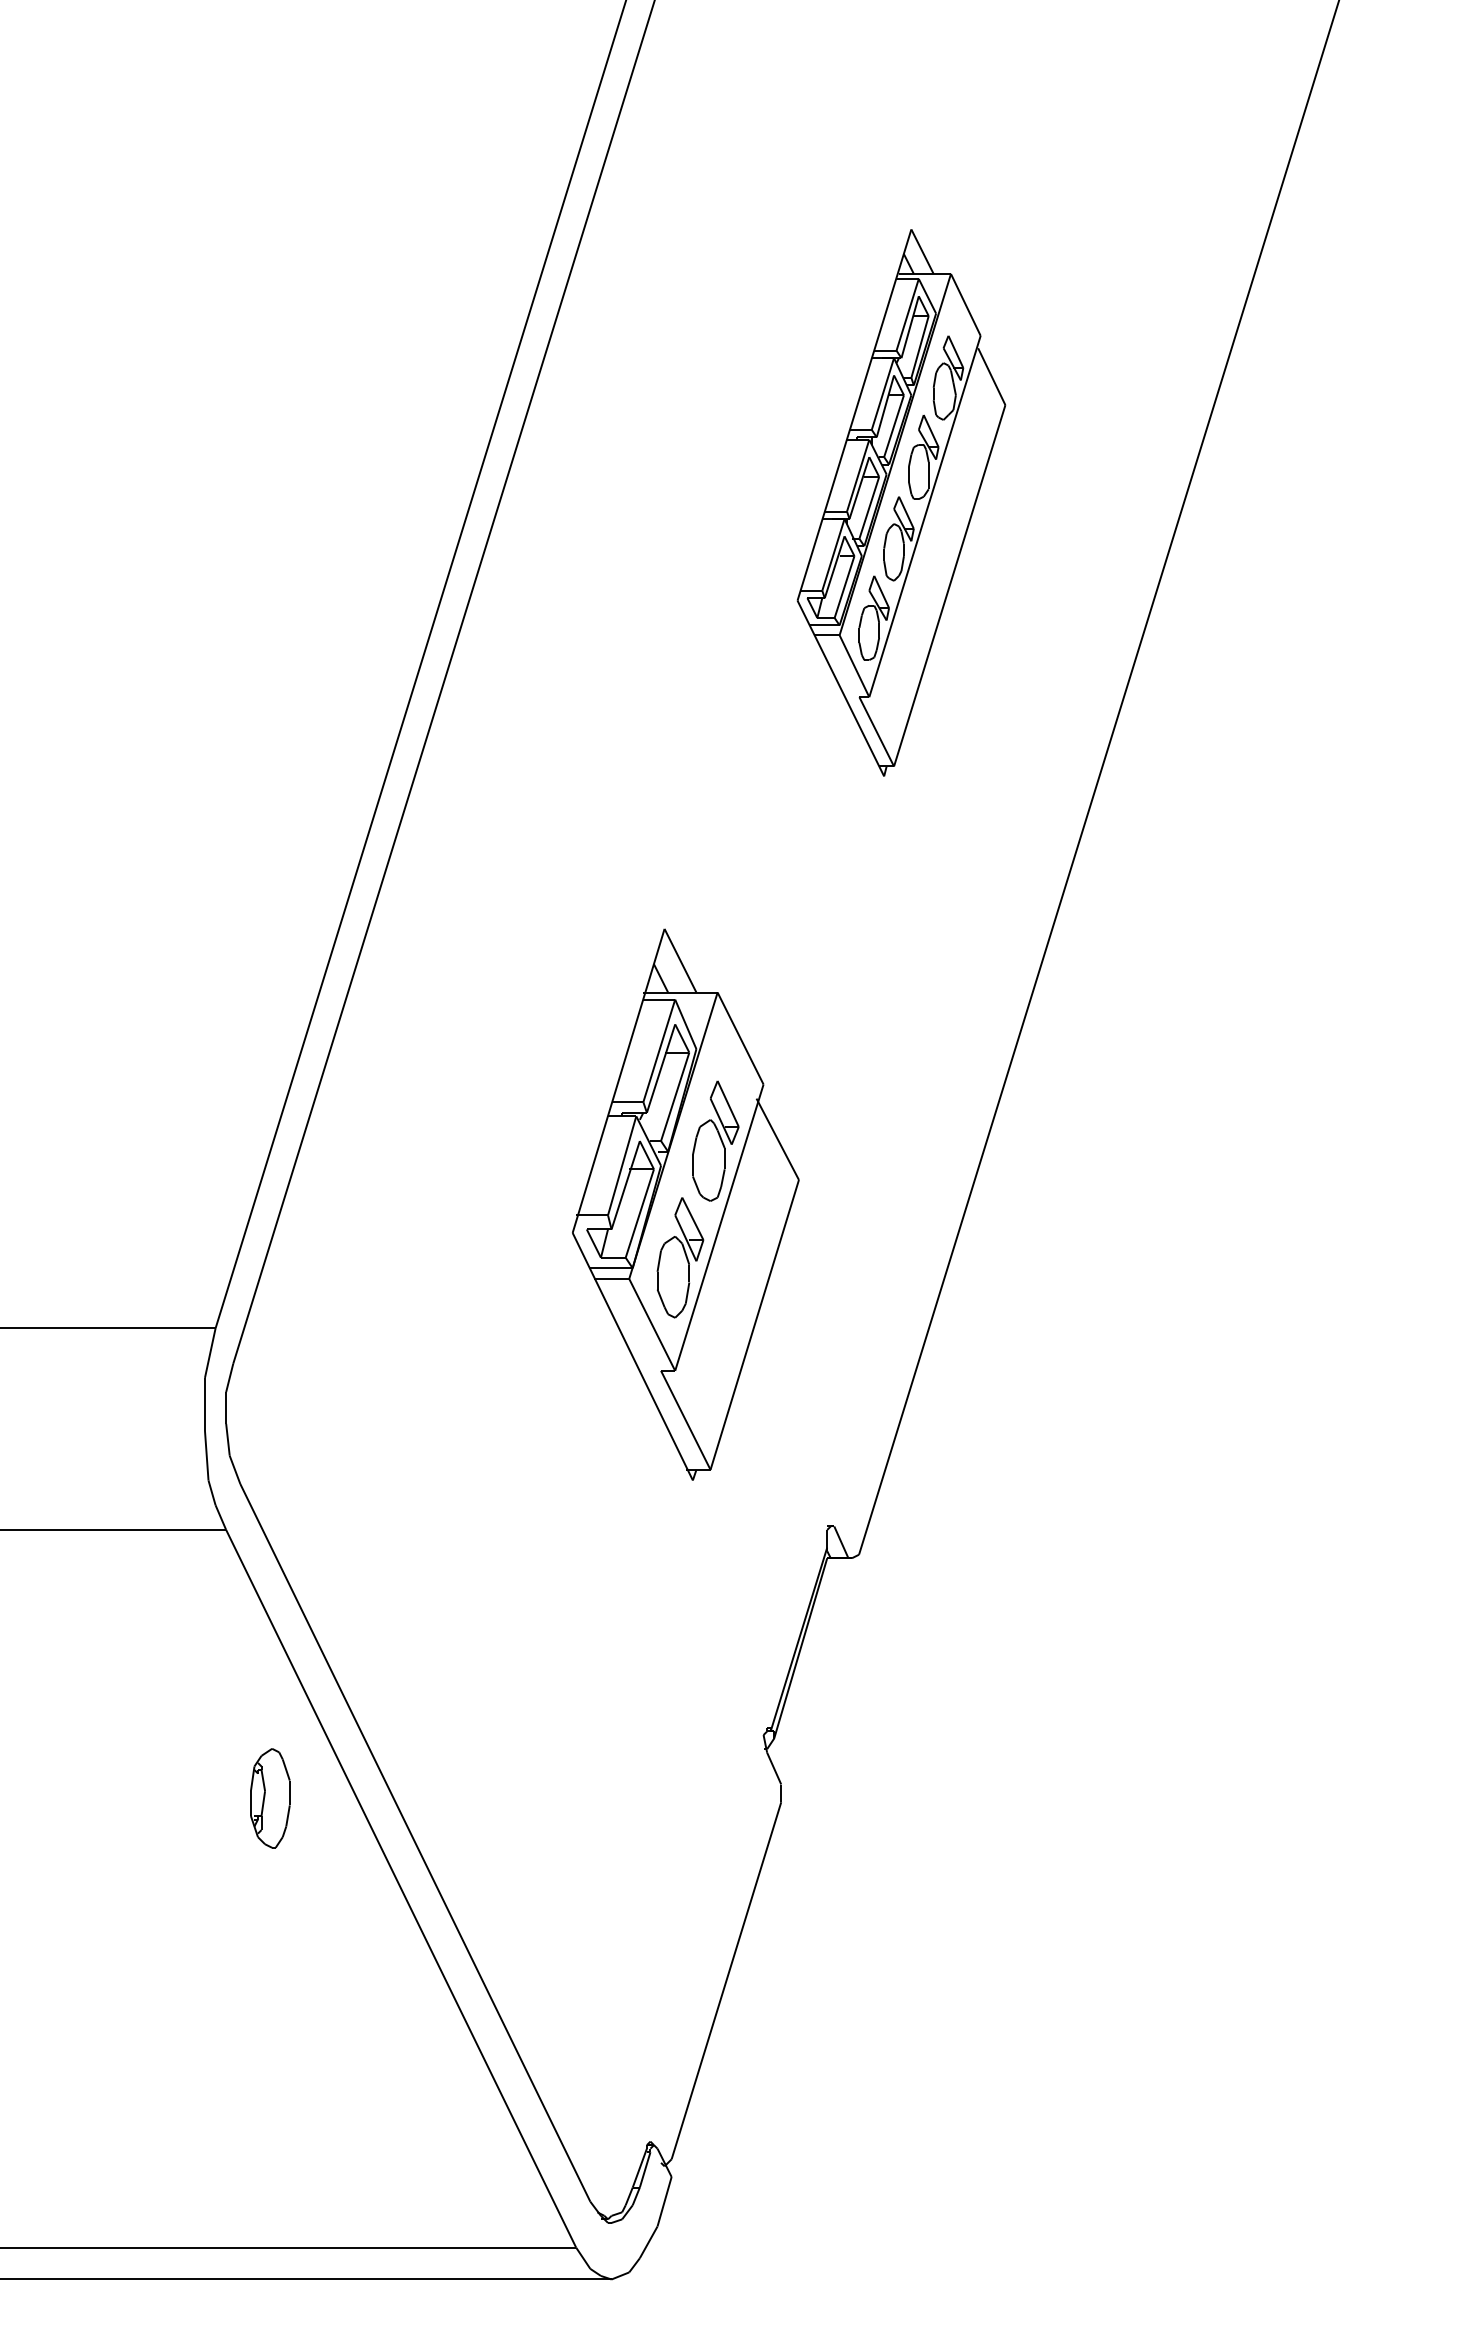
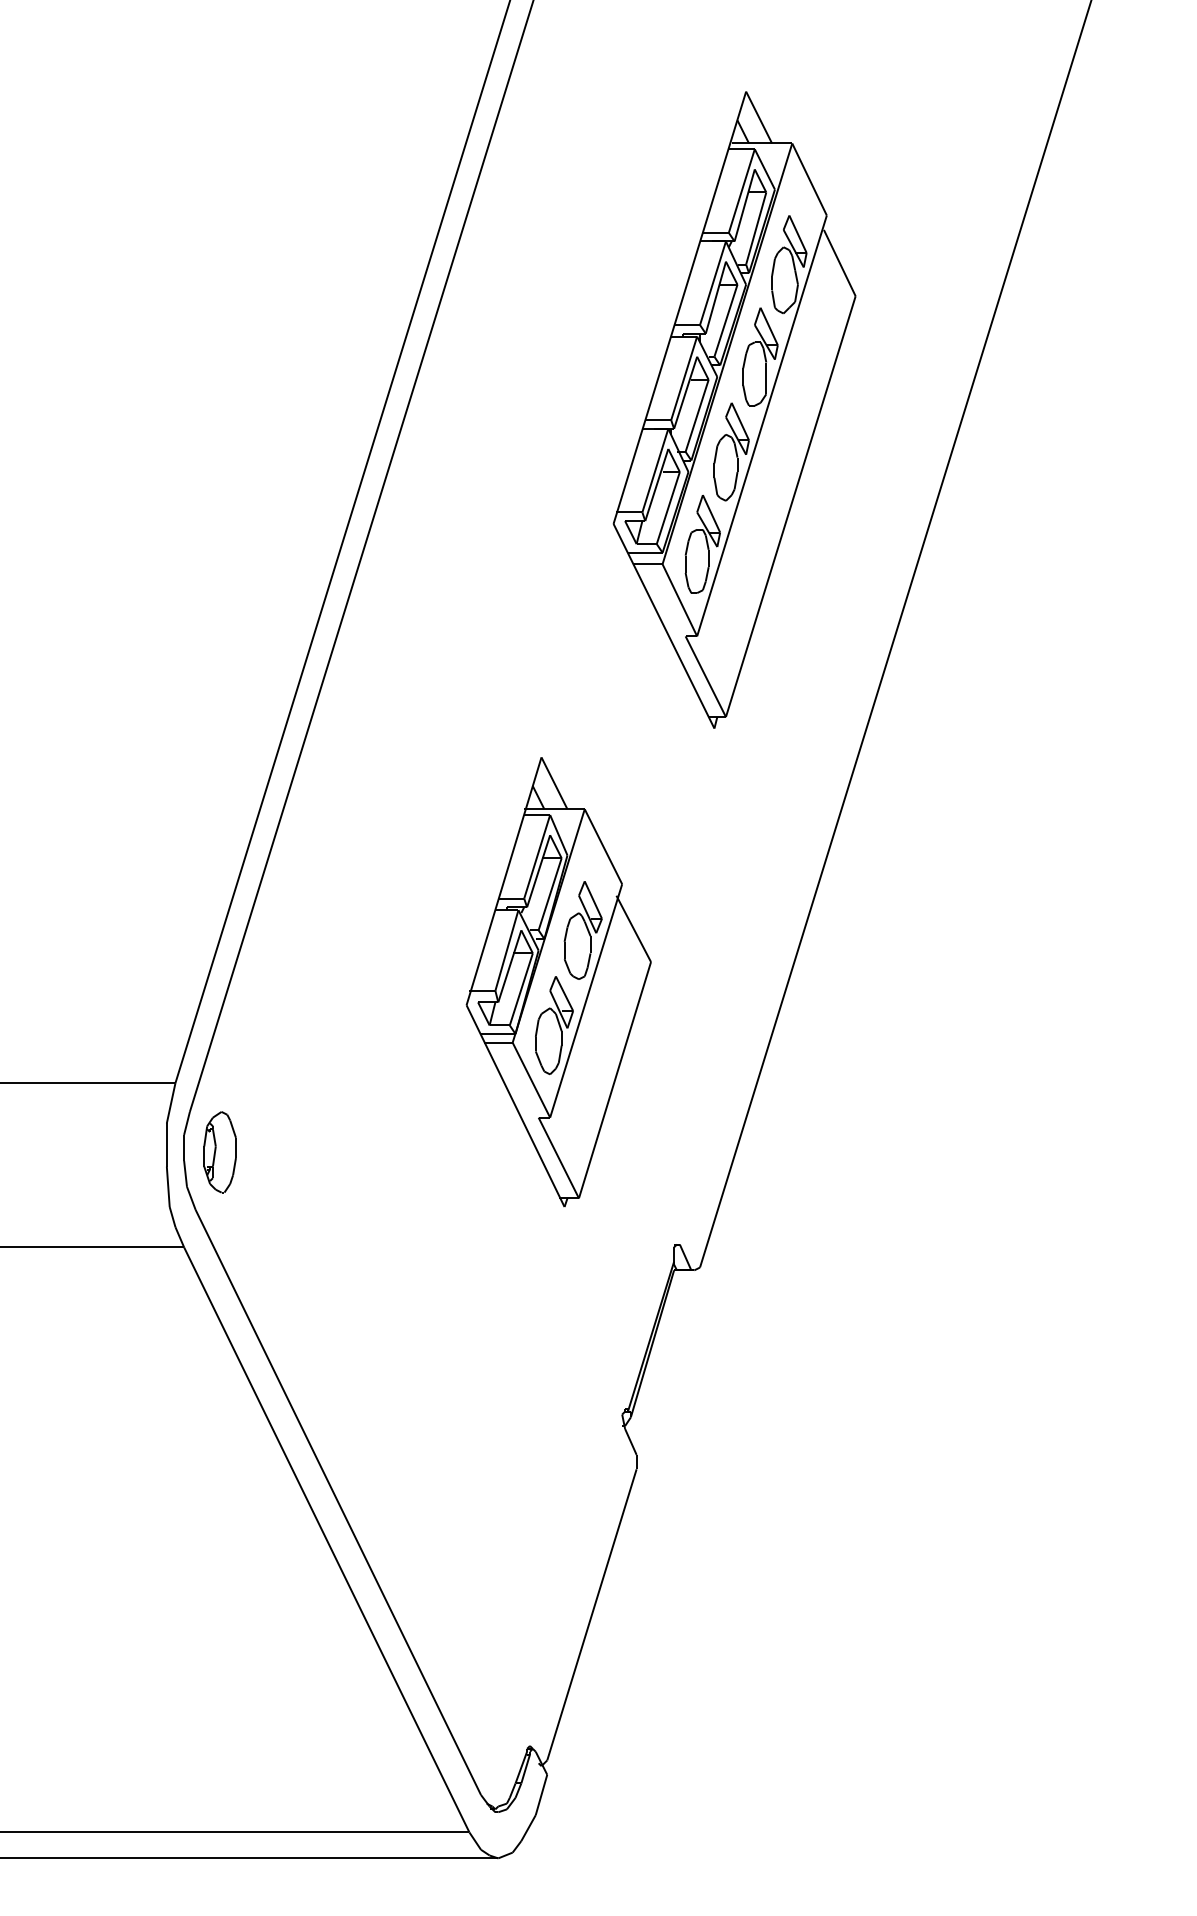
part: (901, 502) -> (734, 409), size x1.43
part: (270, 1798) -> (220, 1152), moved

